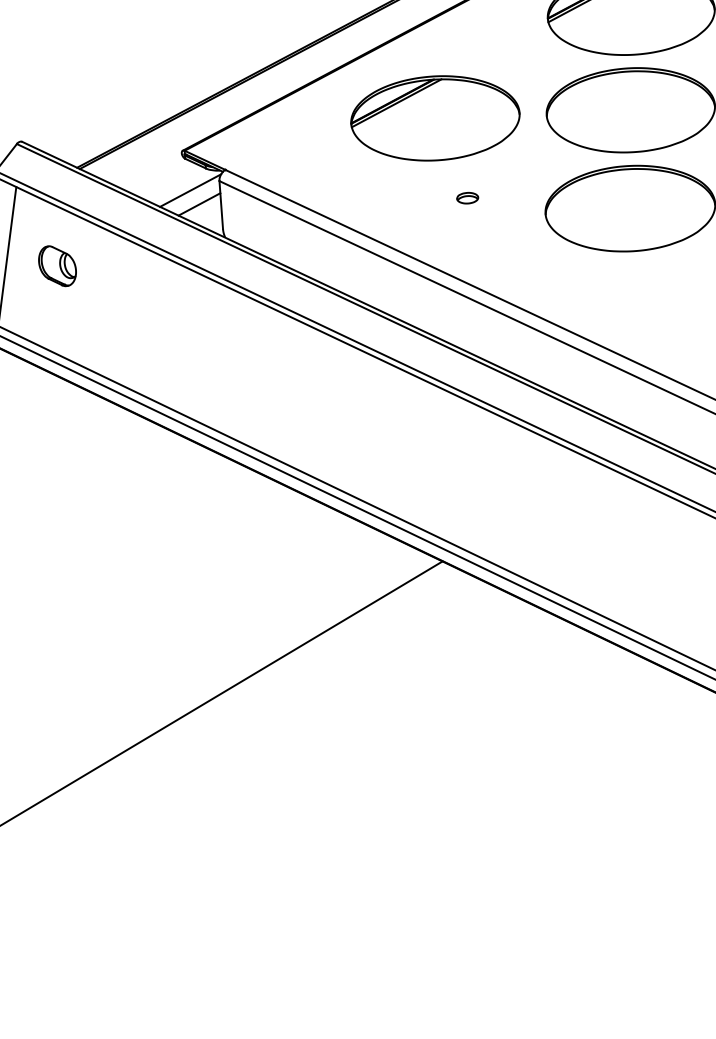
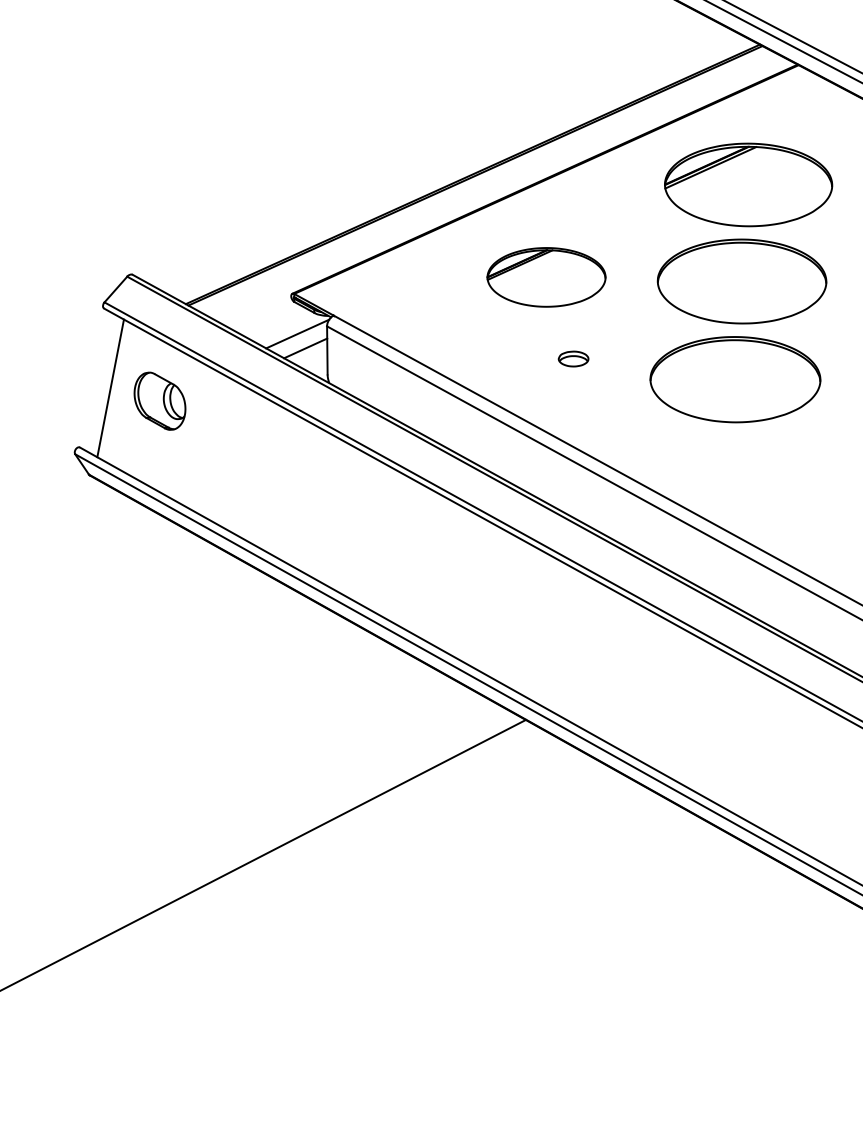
part: (435, 118) -> (546, 277), size x0.7
part: (467, 197) -> (573, 358), size x1.4
part: (57, 265) -> (160, 400), size x1.4

